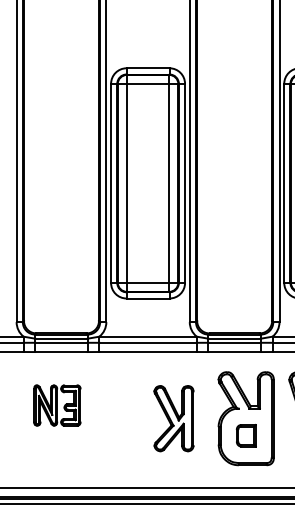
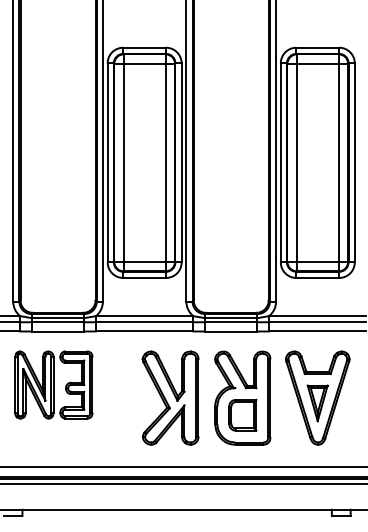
part: (56, 405) -> (53, 384), size x1.67
part: (173, 418) -> (170, 397), size x1.43
part: (245, 435) -> (242, 414), size x1.43

